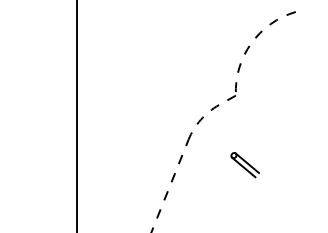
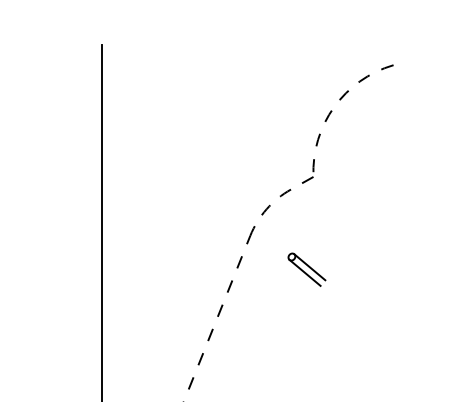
part: (244, 164) -> (306, 269), moved

